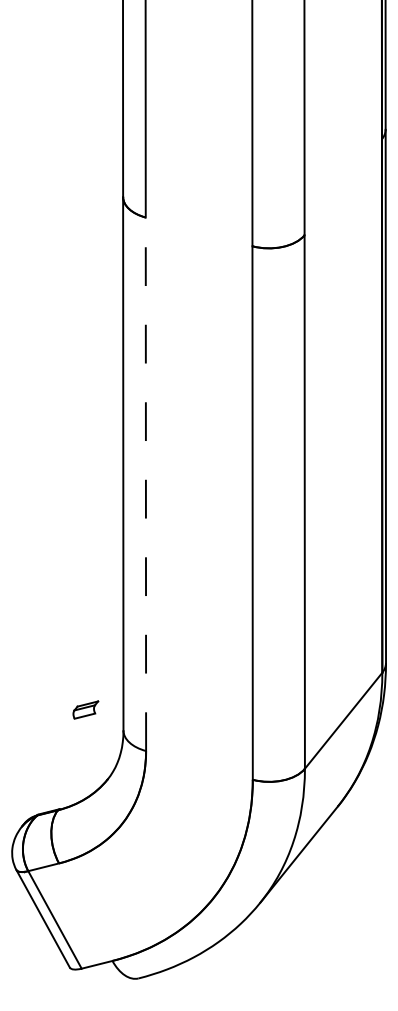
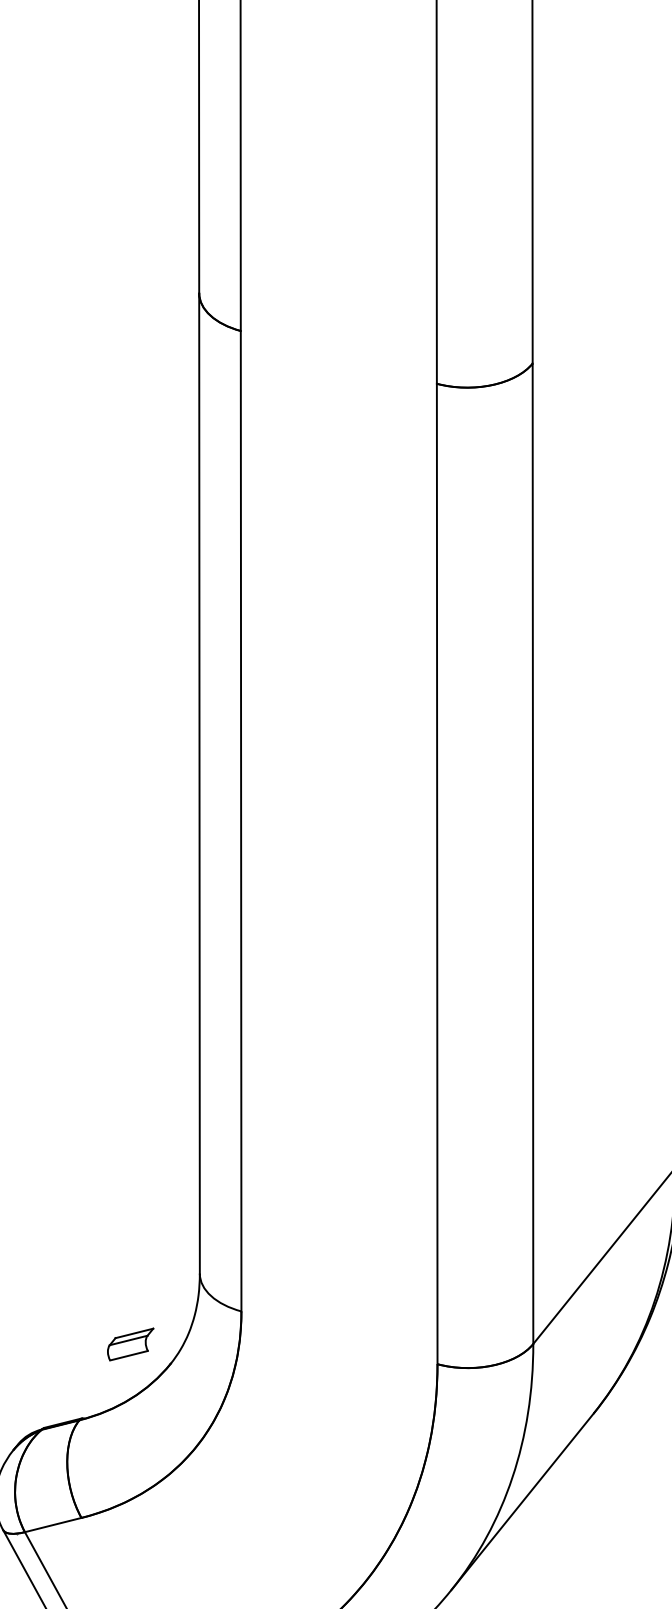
line: (145, 484) -> (240, 821), dashed -> solid
part: (85, 709) -> (130, 1343), moved

